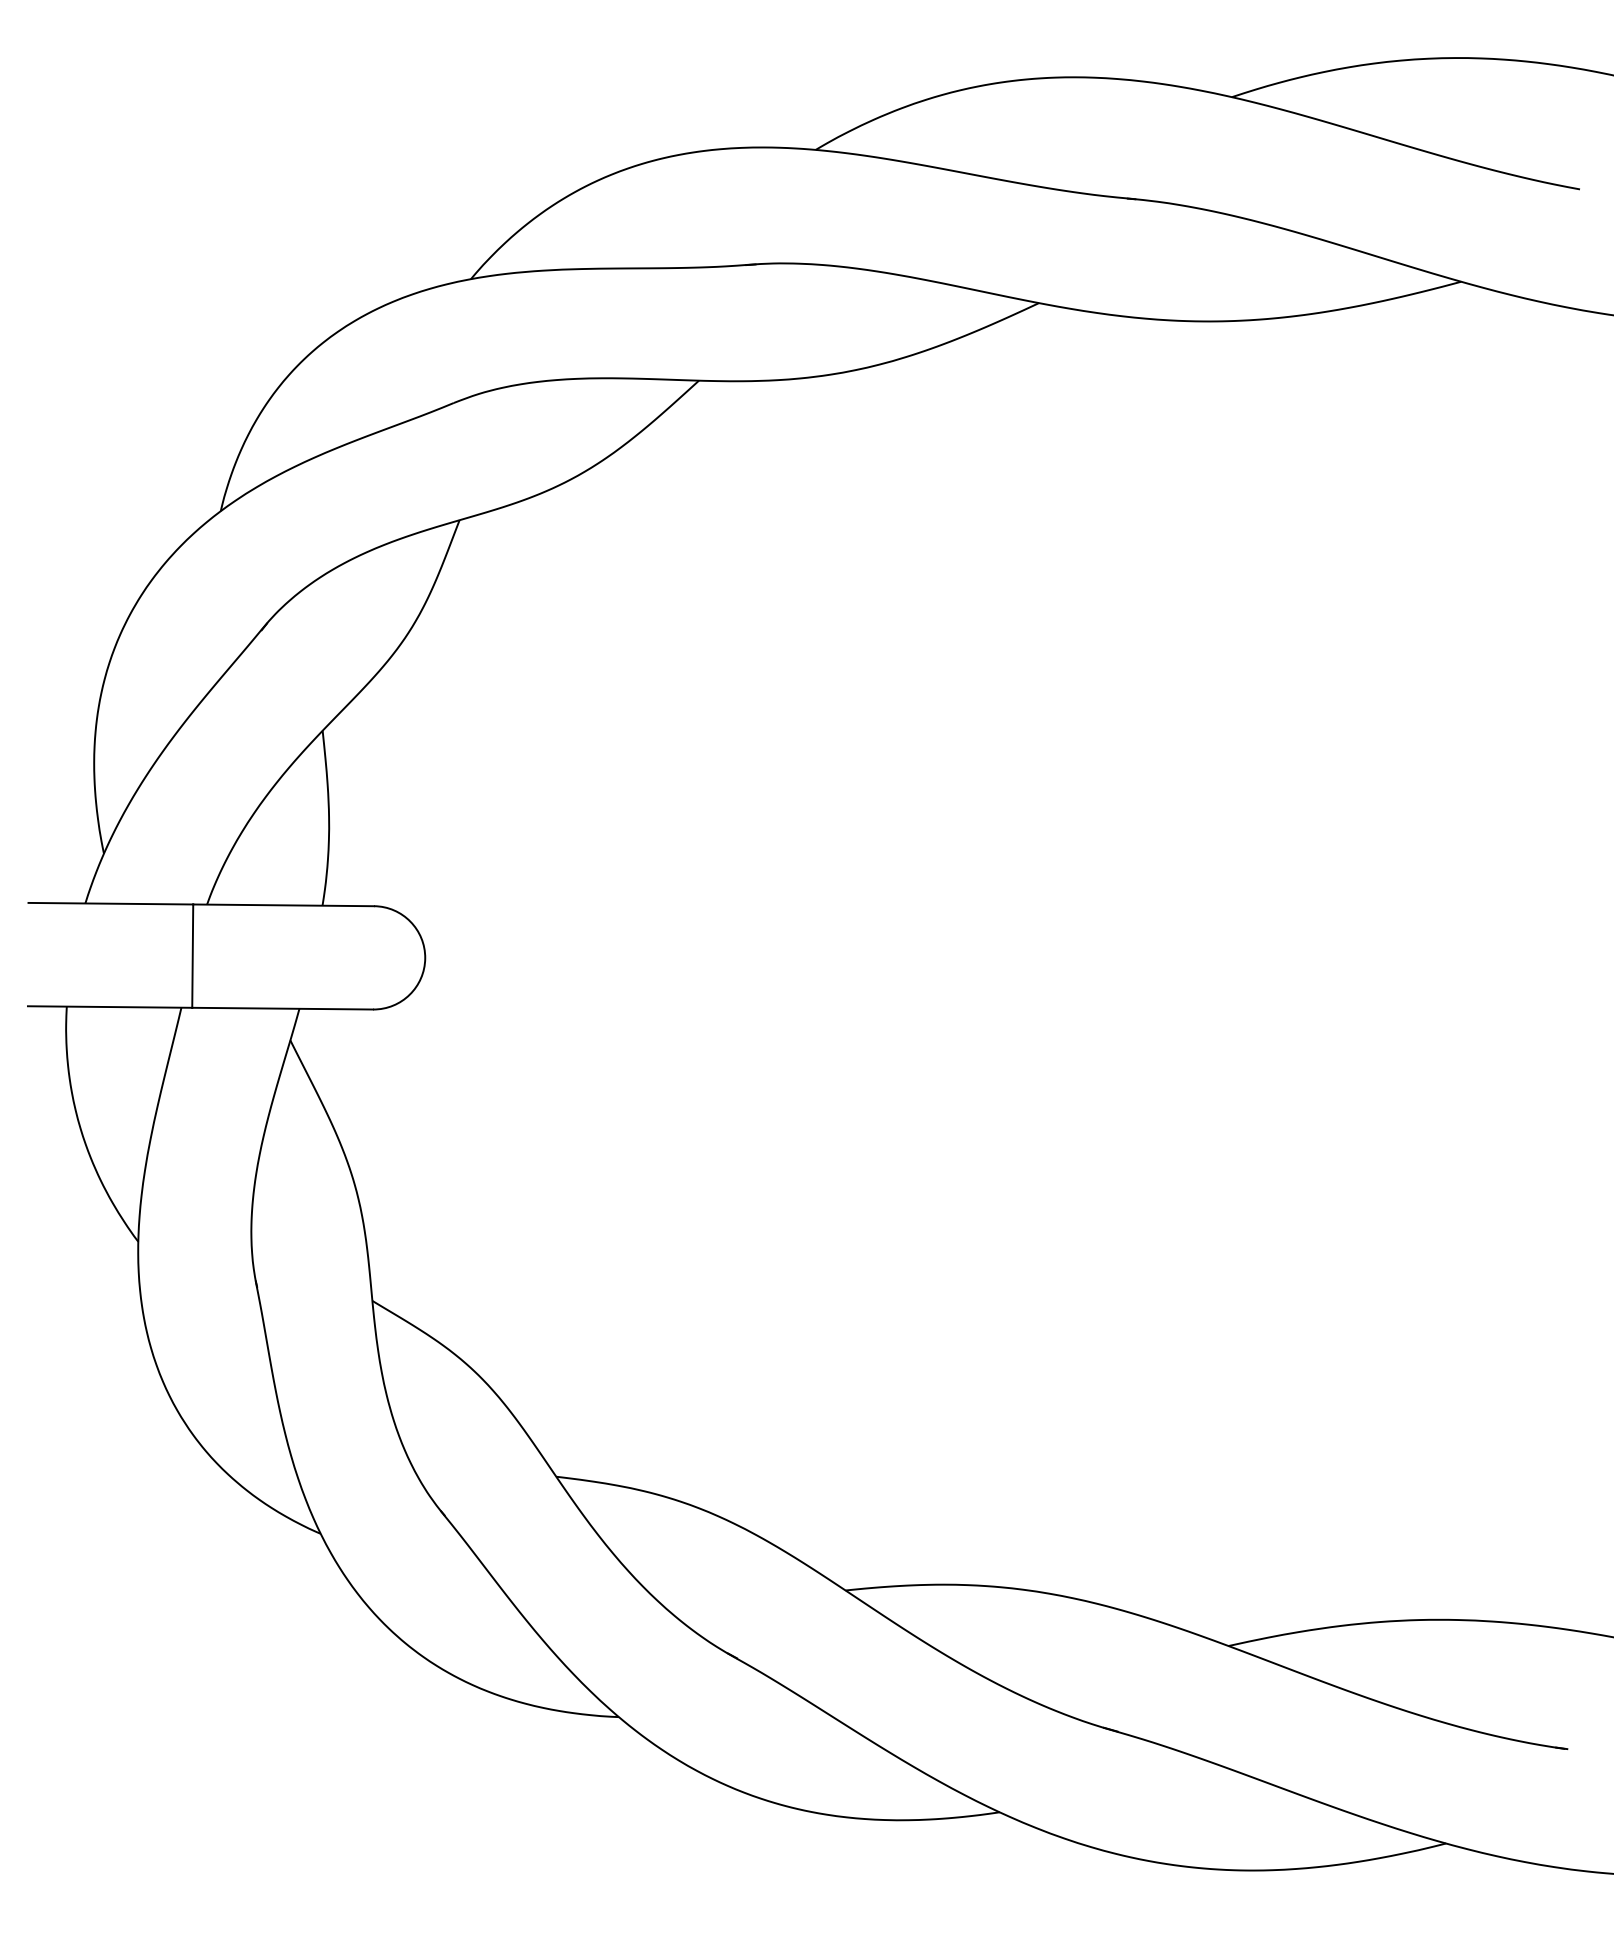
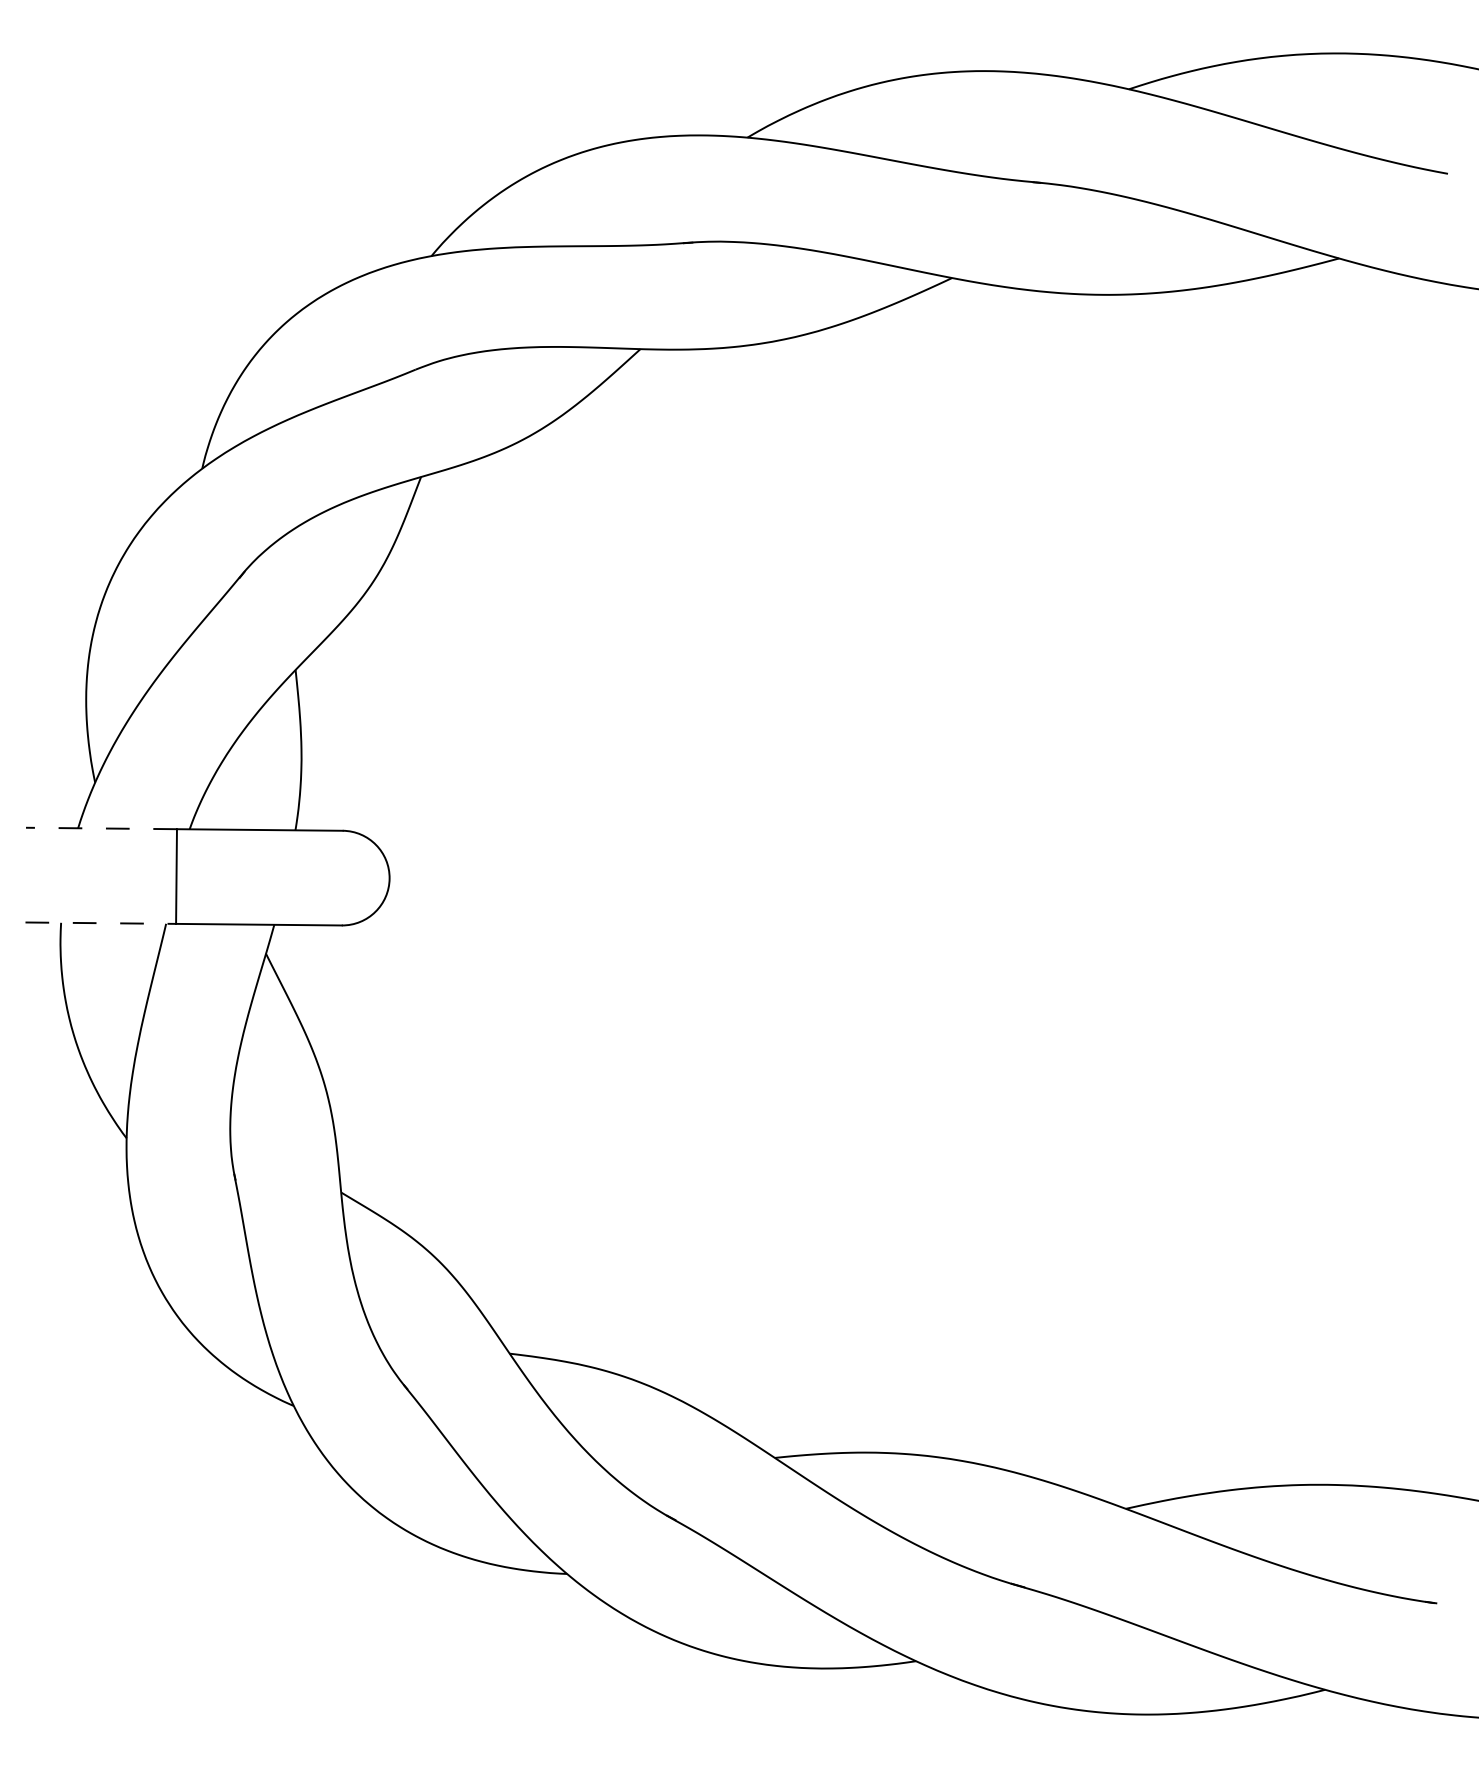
line: (110, 903) -> (101, 828), solid -> dashed
line: (110, 1007) -> (101, 923), solid -> dashed

